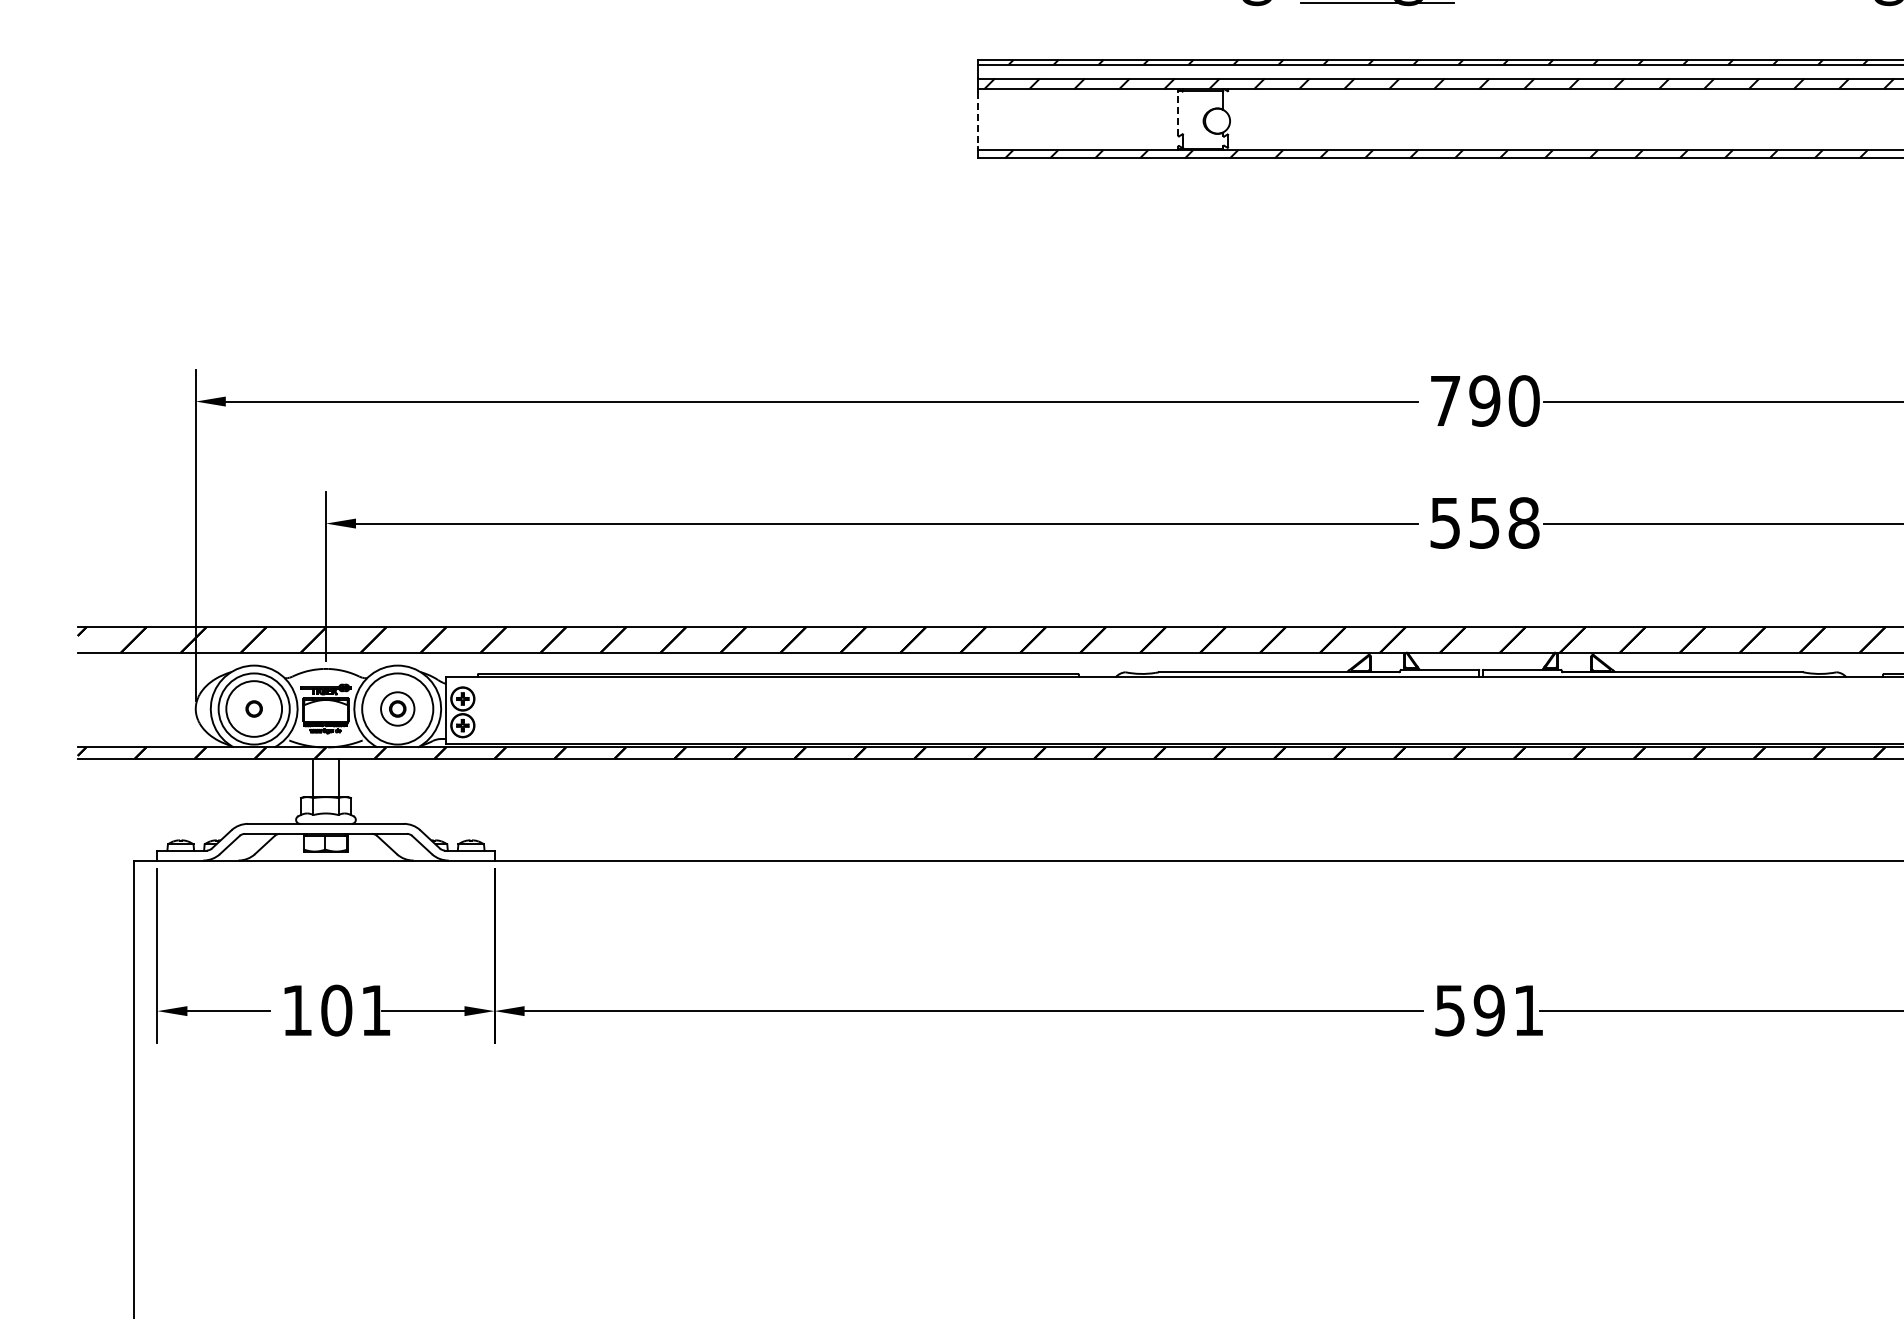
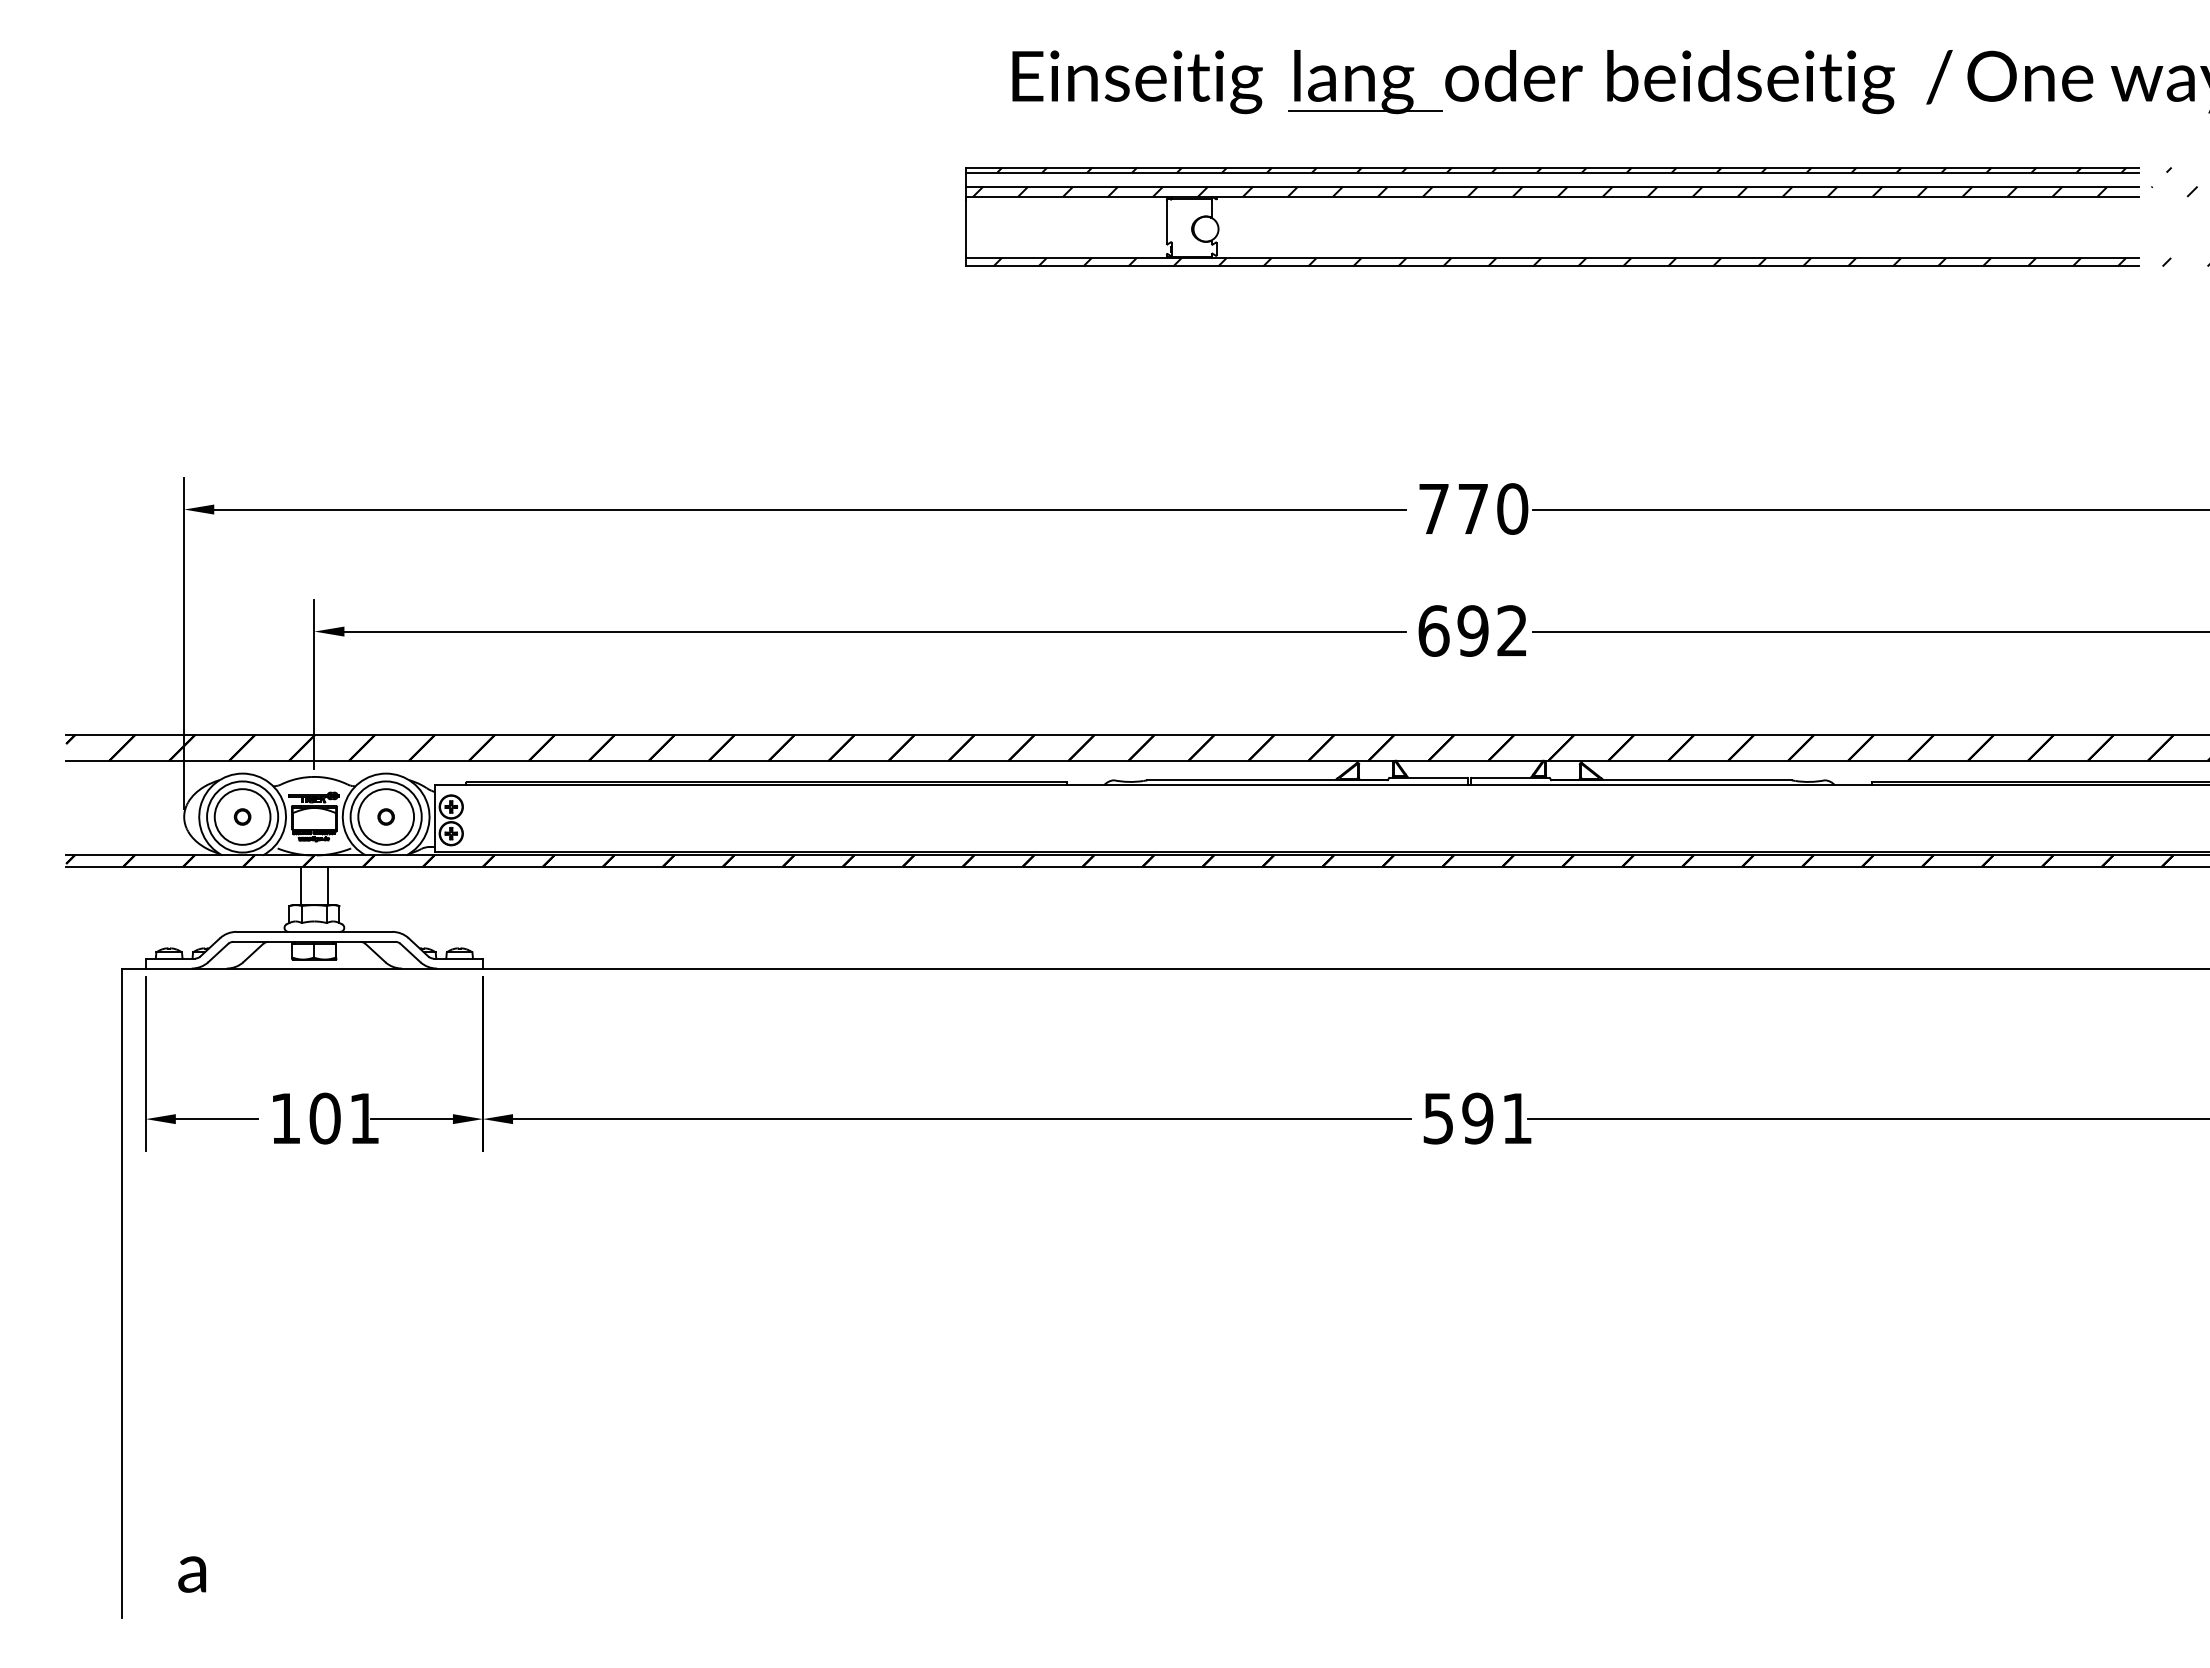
line: (1178, 113) -> (1166, 221), dashed -> solid
line: (978, 119) -> (966, 227), dashed -> solid
text: (1484, 400) -> (1472, 508), 790 -> 770
text: (1484, 522) -> (1472, 630), 558 -> 692
circle: (398, 708) -> (386, 816), size x1.67

